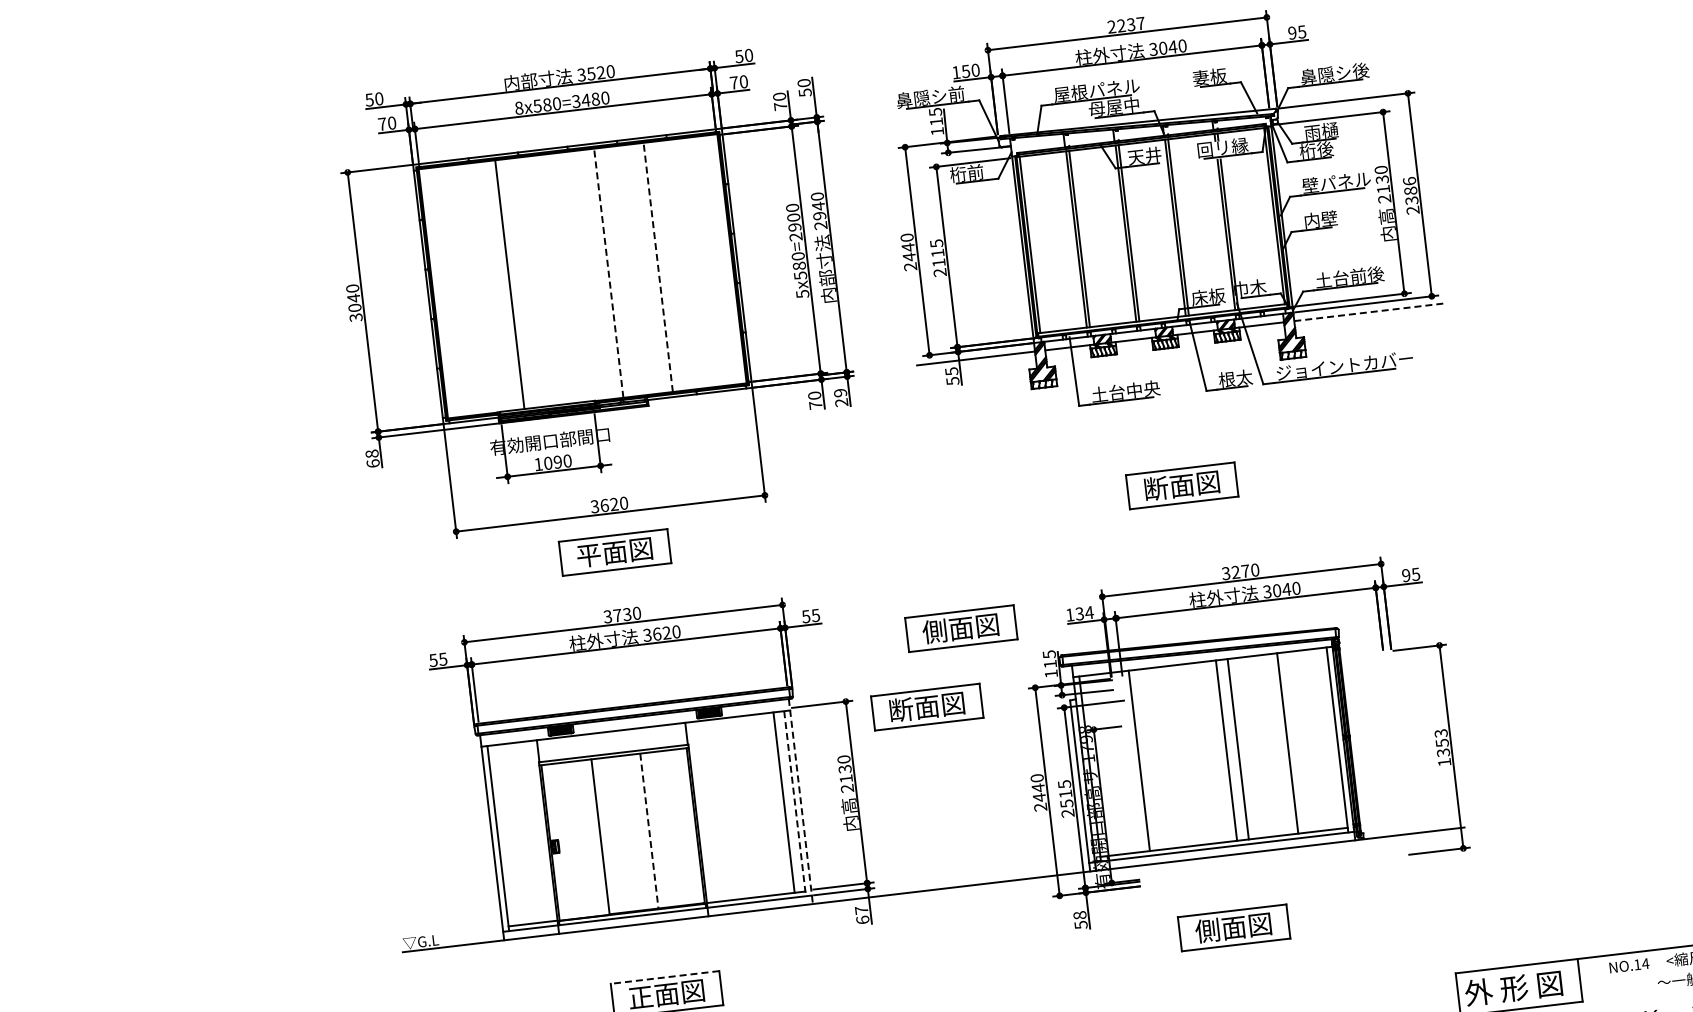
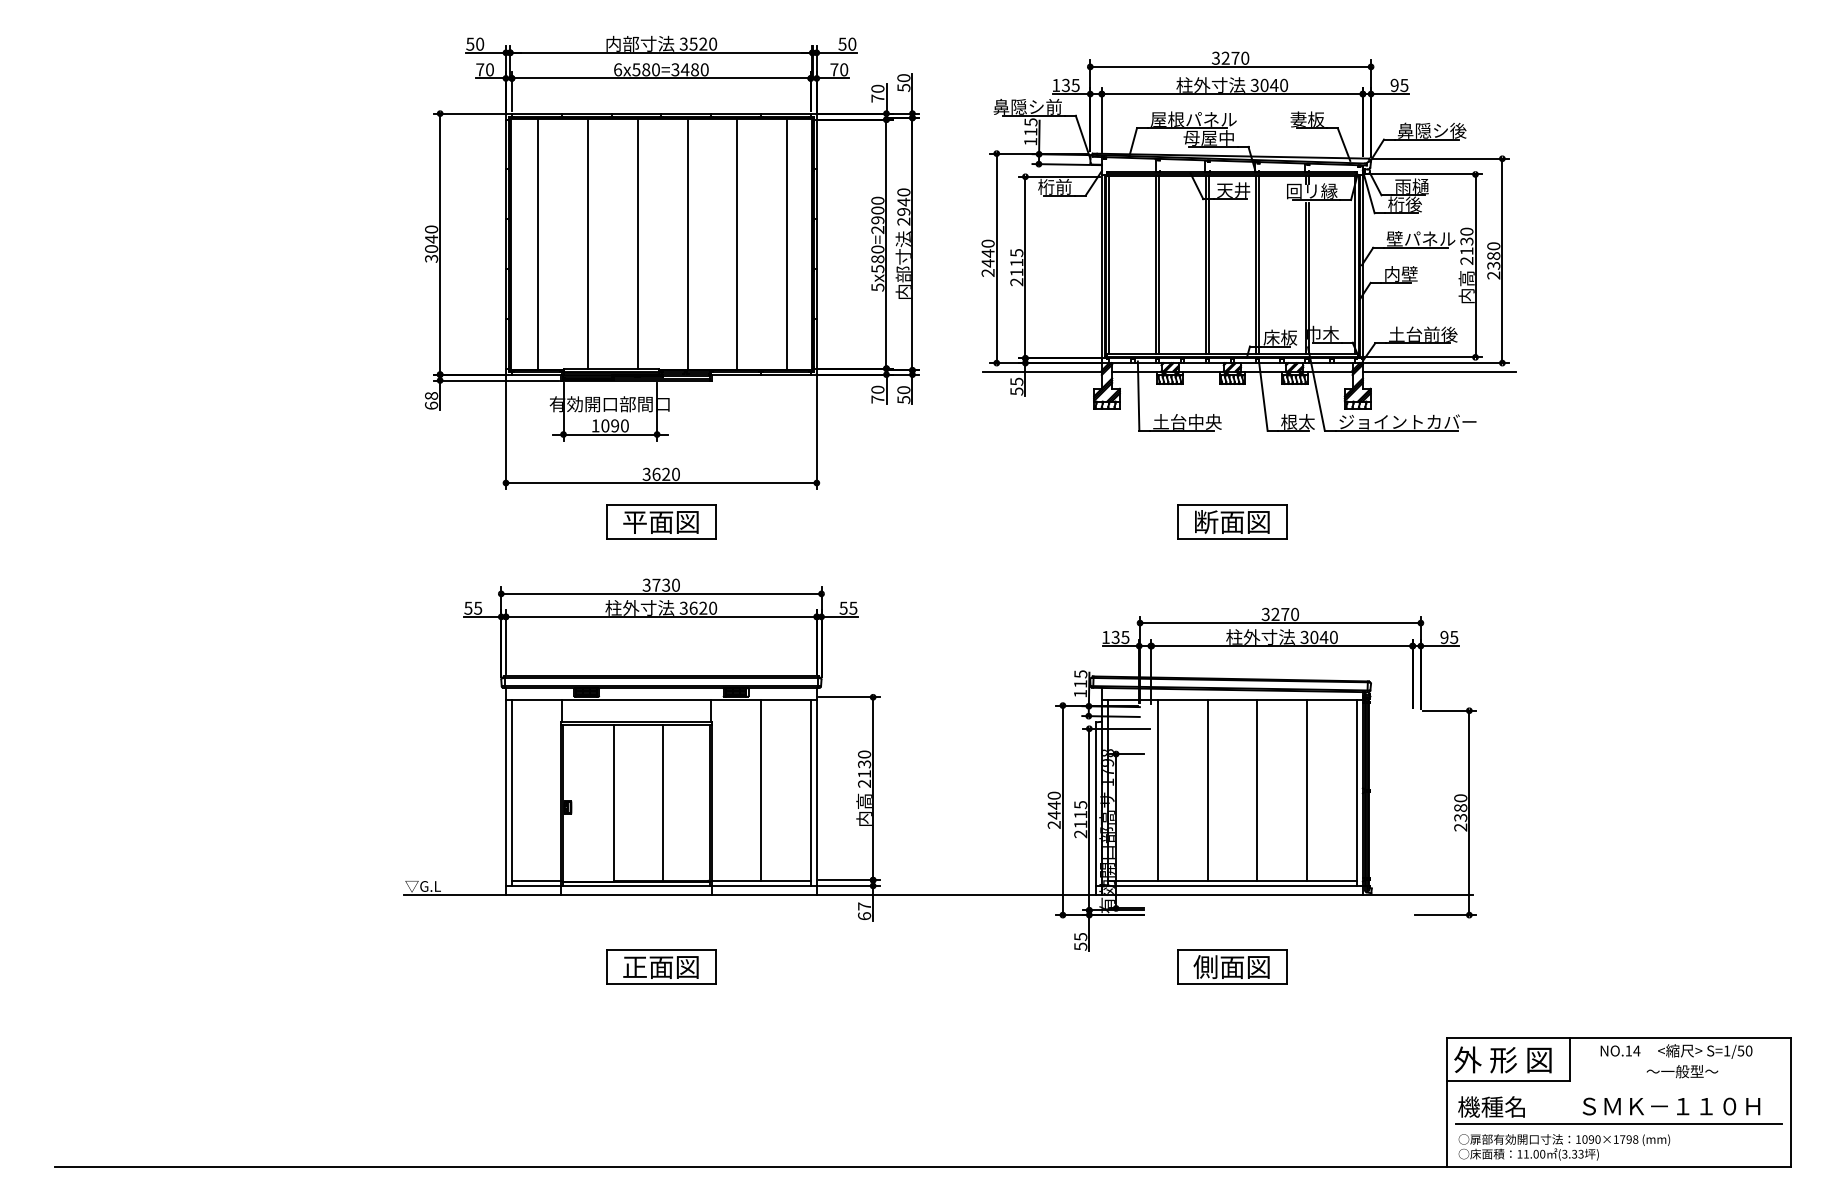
text: (1126, 24) -> (1230, 57), 2237 -> 3270
text: (970, 69) -> (1070, 84), 150 -> 135
text: (519, 107) -> (618, 69), 8x580=3480 -> 6x580=3480
text: (1409, 181) -> (1493, 246), 2386 -> 2380
line: (707, 260) -> (787, 243), added
line: (658, 266) -> (737, 243), dashed -> solid
line: (608, 272) -> (687, 243), dashed -> solid
line: (558, 278) -> (637, 243), added
line: (460, 289) -> (538, 243), added
line: (1370, 311) -> (1439, 371), dashed -> solid
text: (840, 397) -> (903, 394), 29 -> 50
text: (1089, 612) -> (1125, 637), 134 -> 135
part: (961, 627) -> (996, 637), removed
part: (927, 706) -> (953, 711), removed
text: (1442, 747) -> (1460, 812), 1353 -> 2380
line: (1226, 750) -> (1207, 790), moved
line: (800, 801) -> (816, 791), dashed -> solid
line: (784, 802) -> (761, 790), moved
text: (1066, 803) -> (1080, 824), 2515 -> 2115
line: (794, 804) -> (810, 793), dashed -> solid
line: (648, 830) -> (662, 802), dashed -> solid
text: (1079, 915) -> (1080, 936), 58 -> 55
line: (665, 977) -> (661, 950), dashed -> solid

